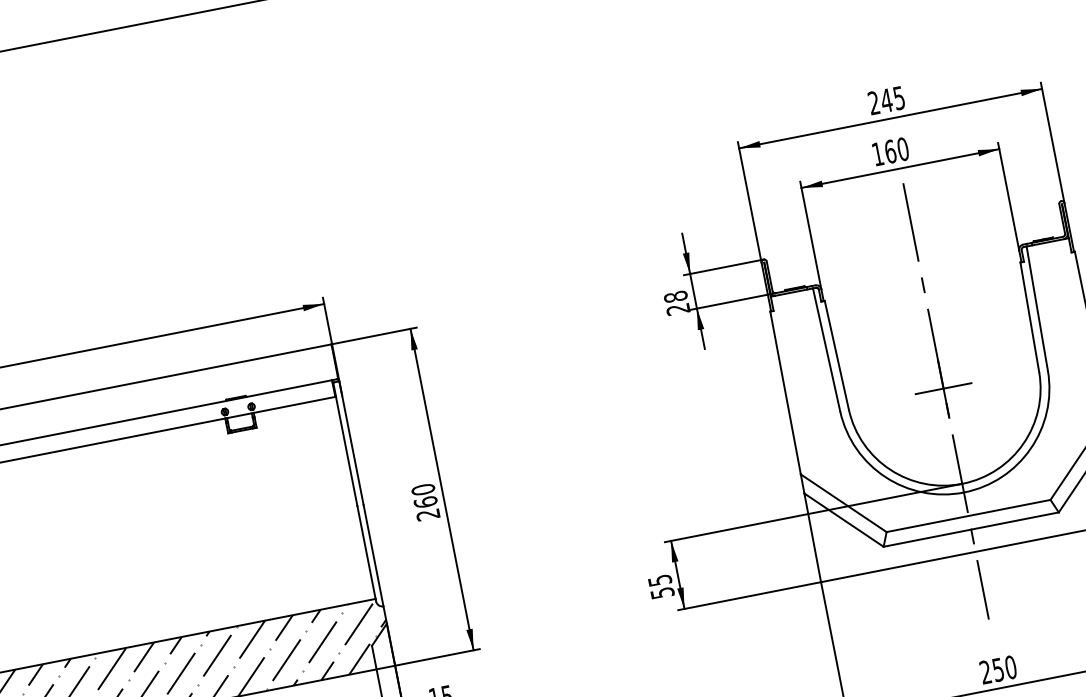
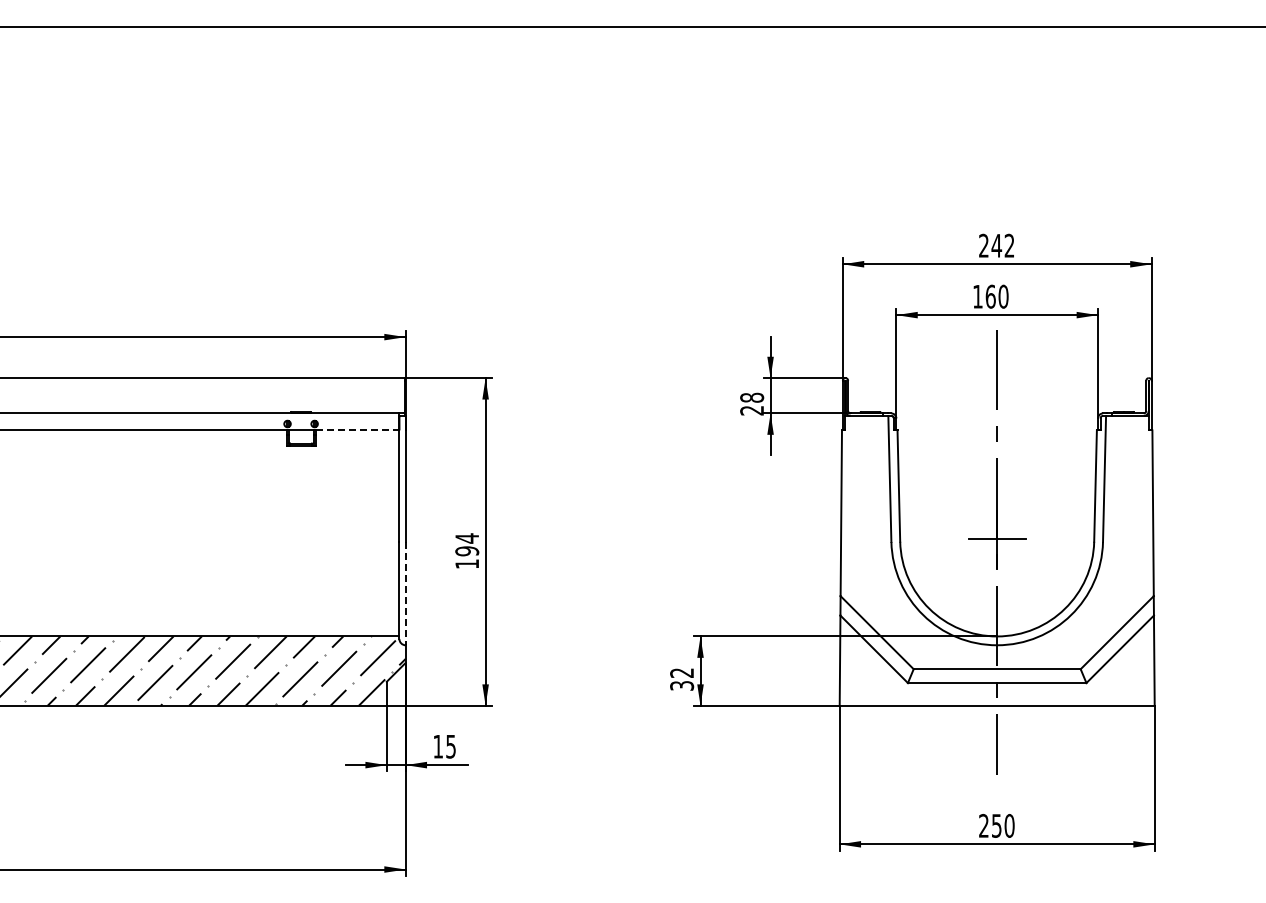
text: (899, 97) -> (1009, 245), 245 -> 242
line: (294, 404) -> (357, 430), solid -> dashed
text: (425, 501) -> (467, 550), 260 -> 194
line: (373, 555) -> (405, 593), solid -> dashed
text: (661, 586) -> (682, 679), 55 -> 32

